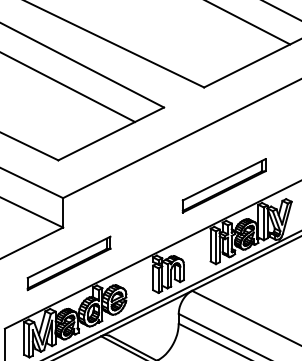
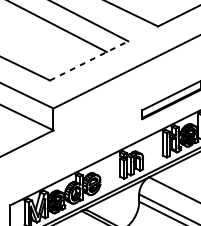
line: (111, 133) -> (89, 60), solid -> dashed
part: (68, 263) -> (57, 157), removed

